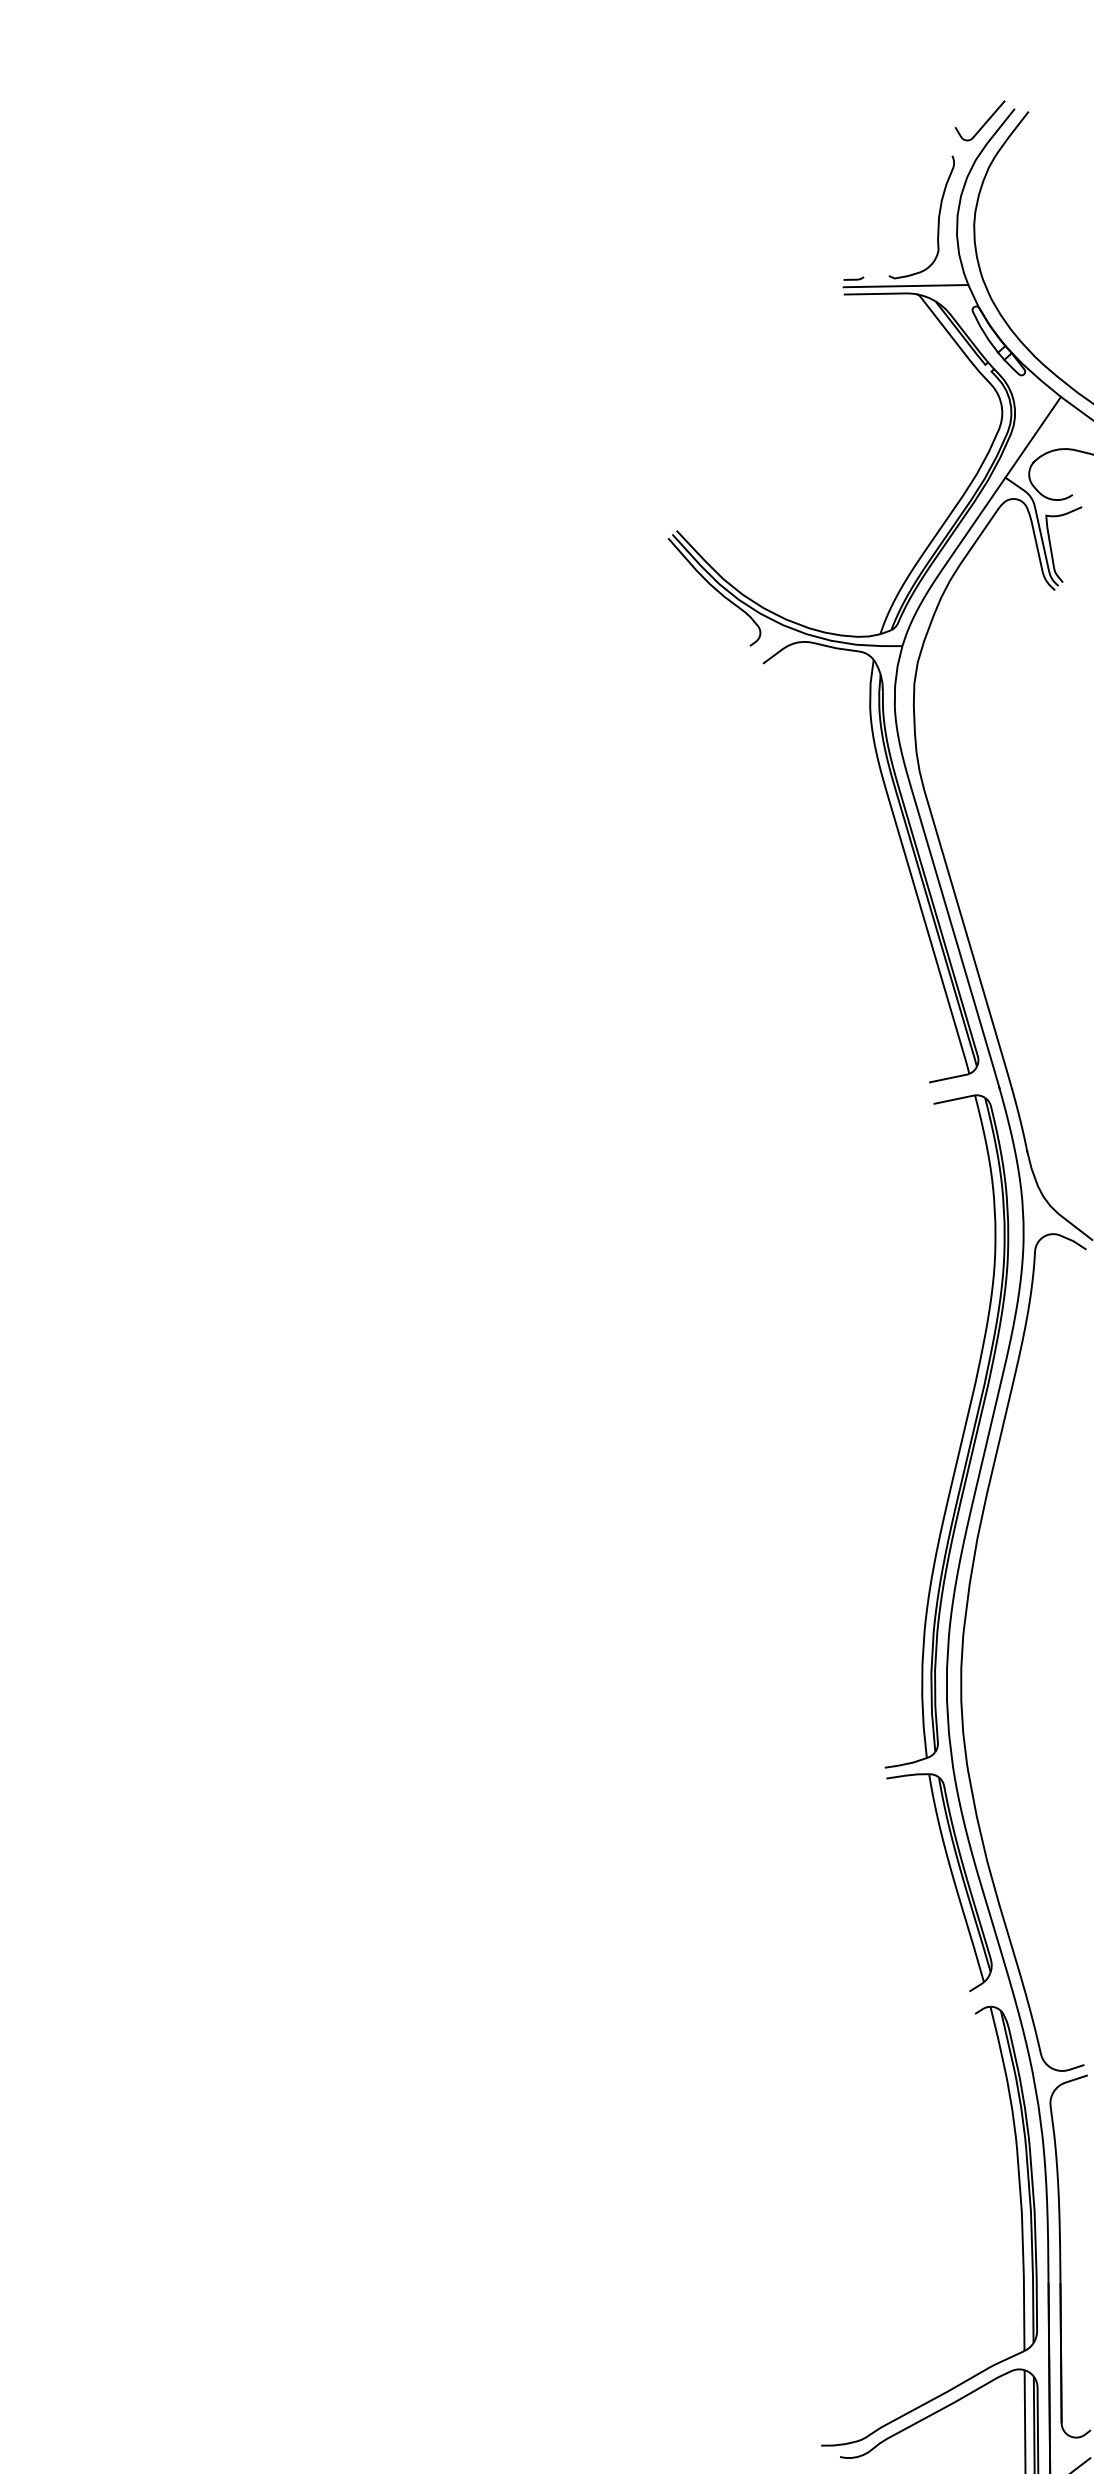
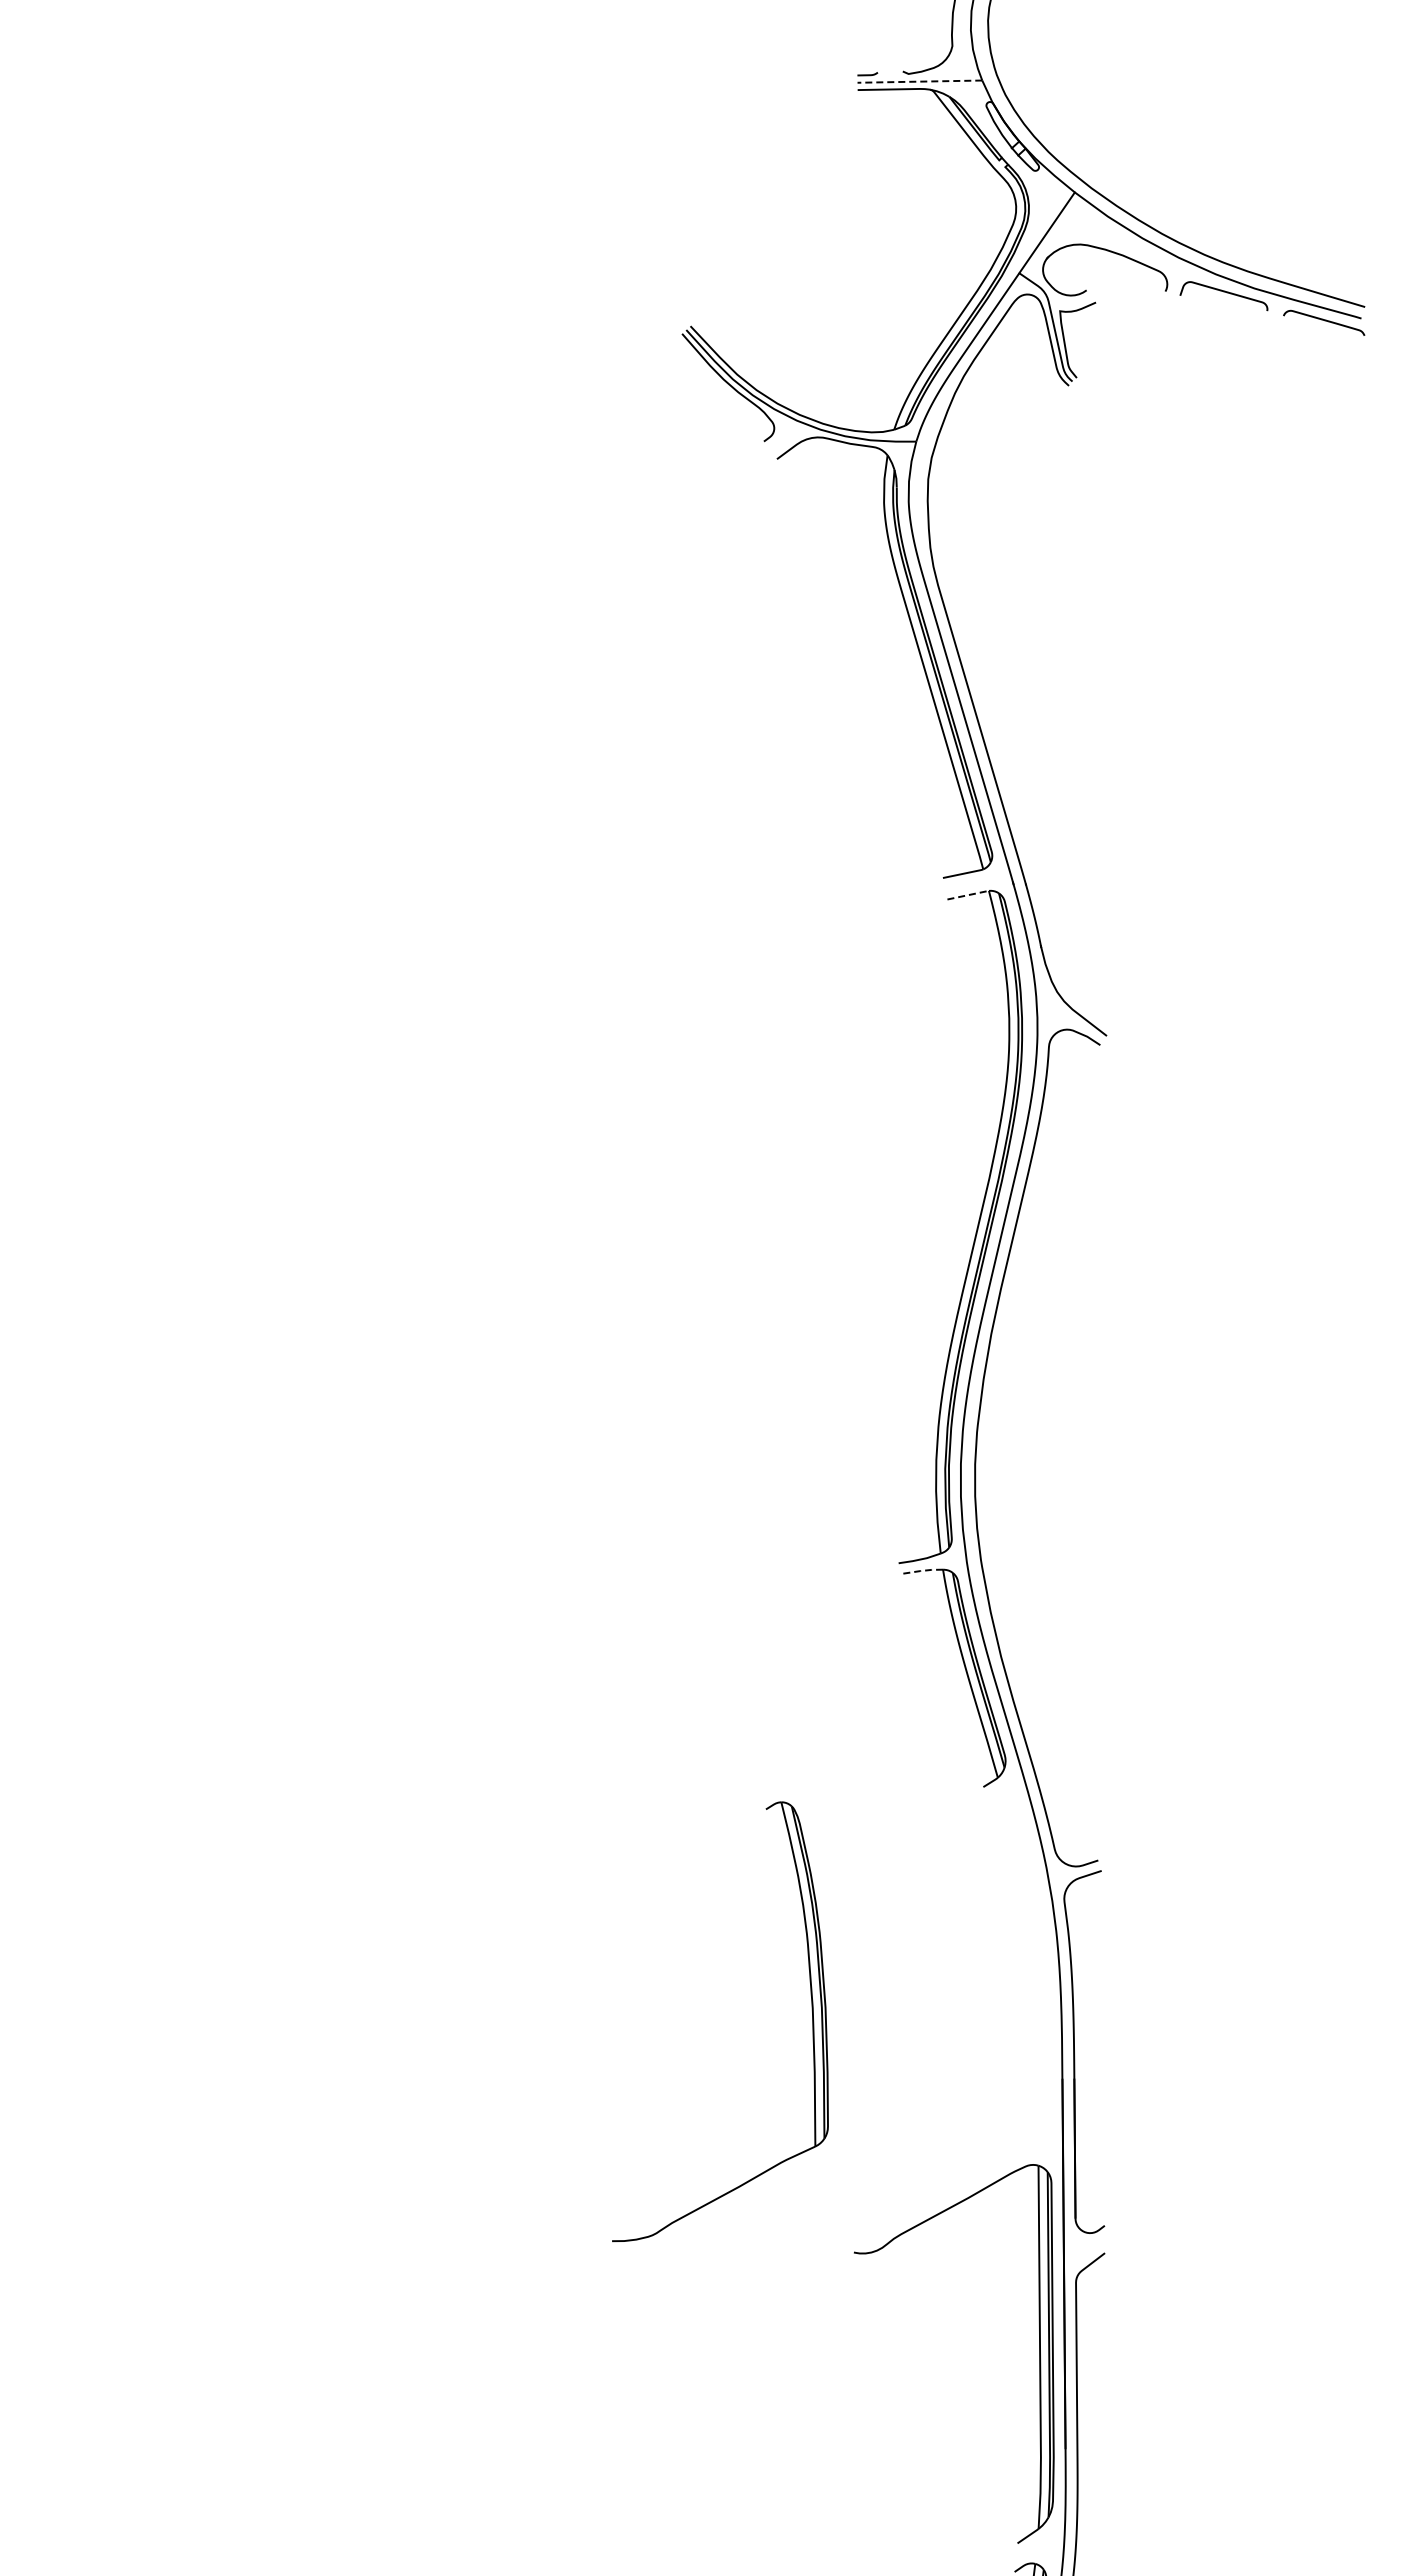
line: (905, 285) -> (919, 81), solid -> dashed
line: (955, 1098) -> (969, 894), solid -> dashed
line: (907, 1775) -> (921, 1571), solid -> dashed
part: (1020, 2213) -> (811, 2009), moved

